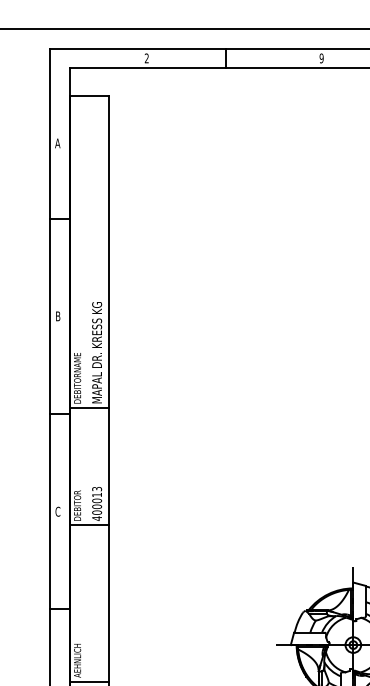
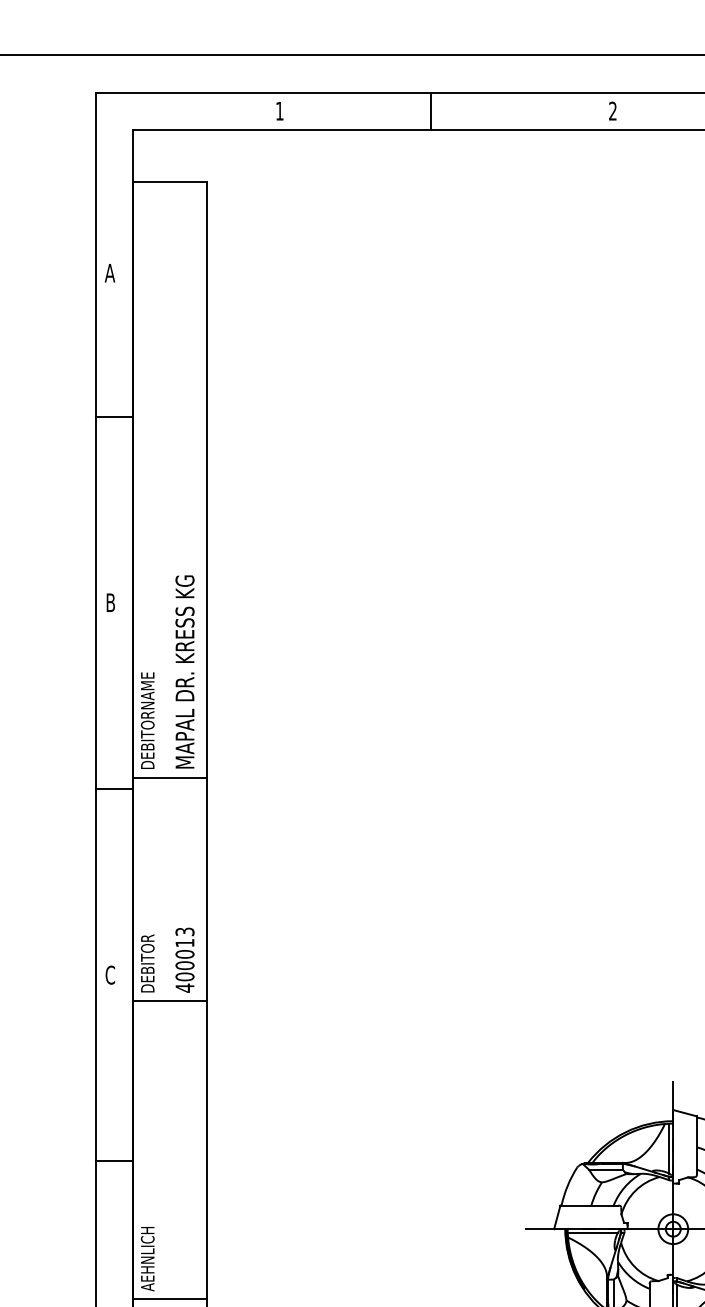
text: (146, 57) -> (279, 109), 2 -> 1
text: (321, 58) -> (612, 111), 9 -> 2

